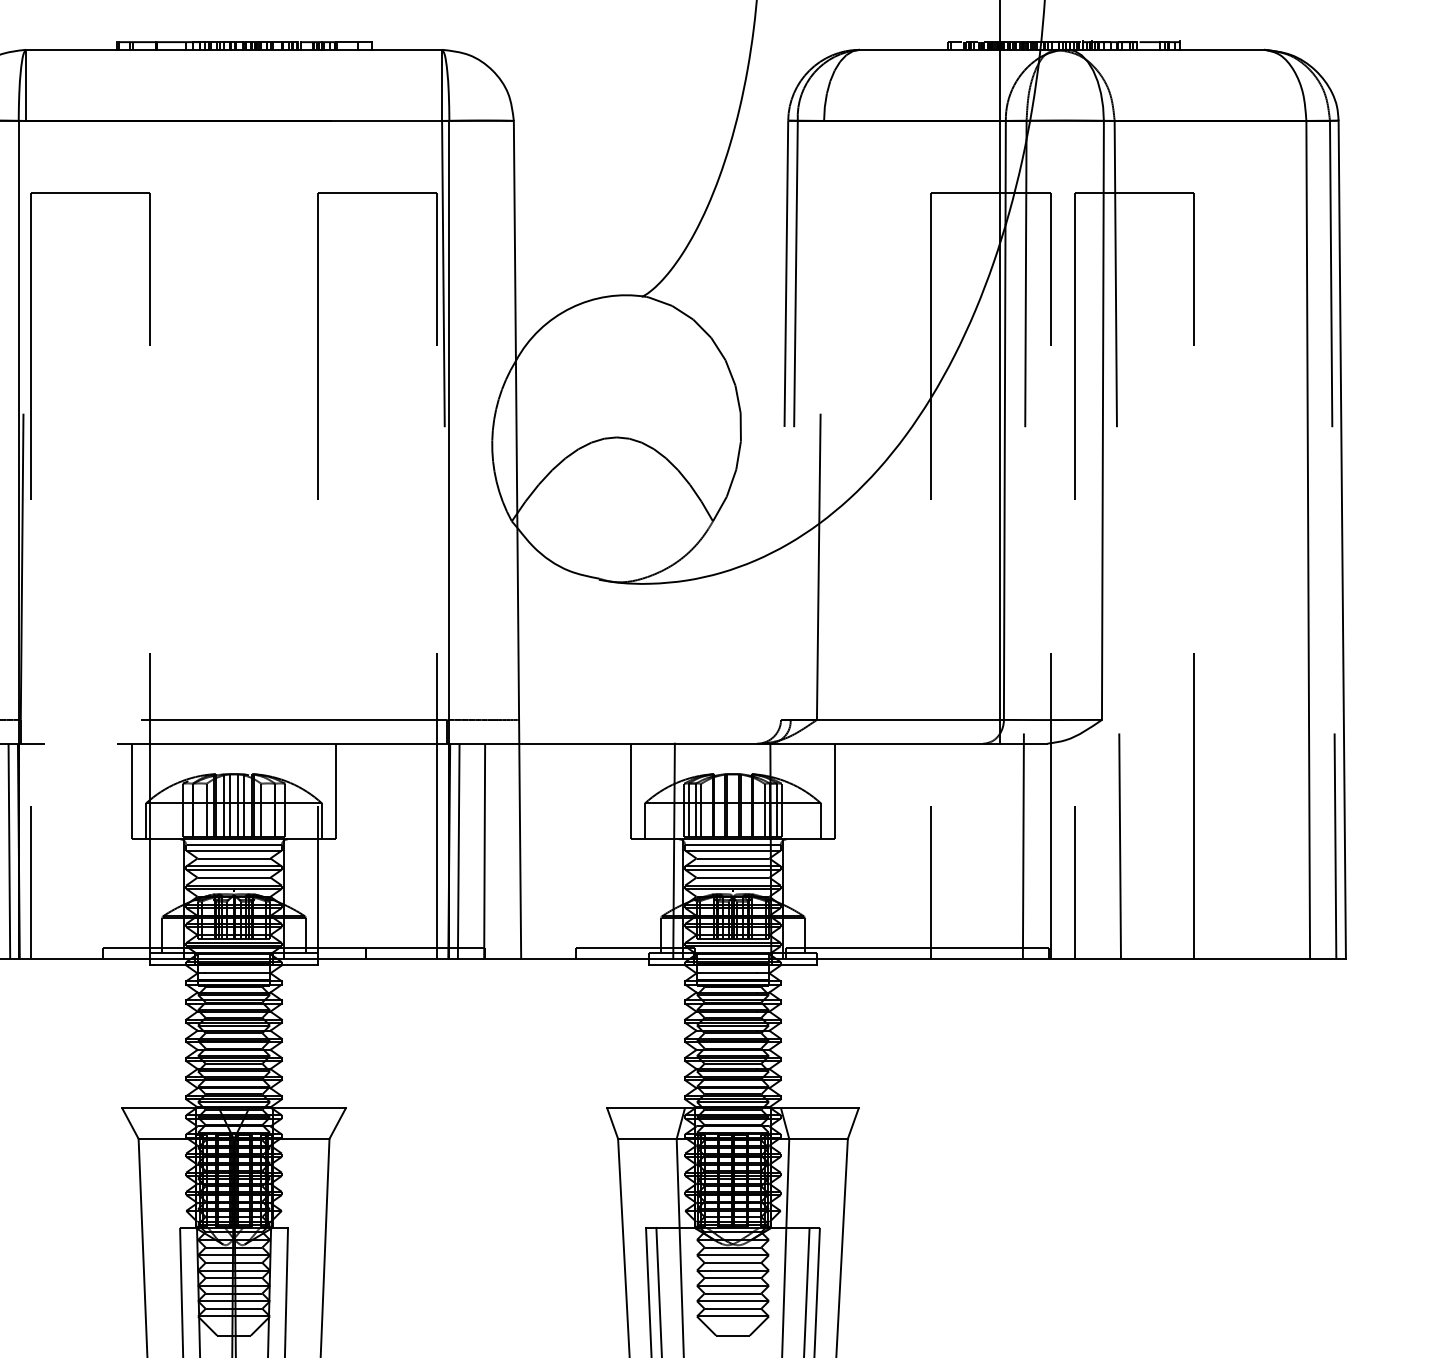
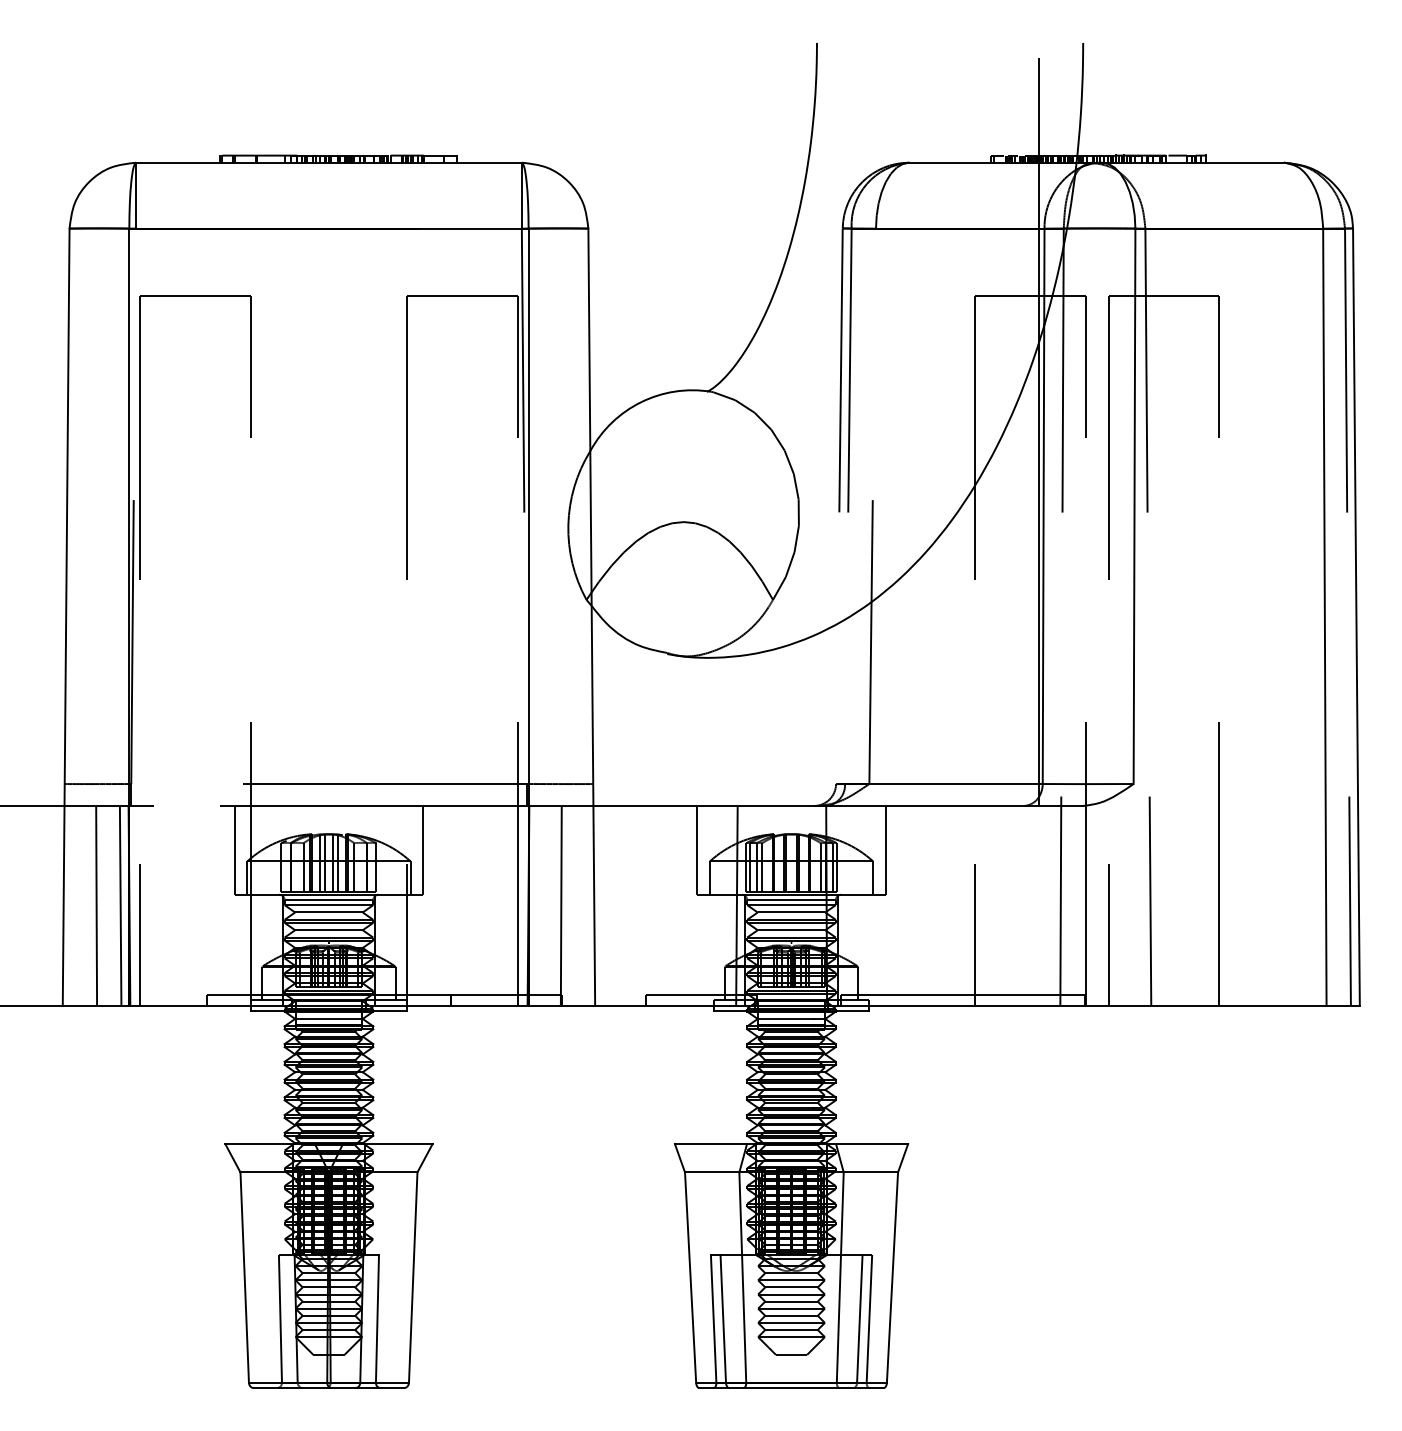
line: (458, 850) -> (537, 905), removed

